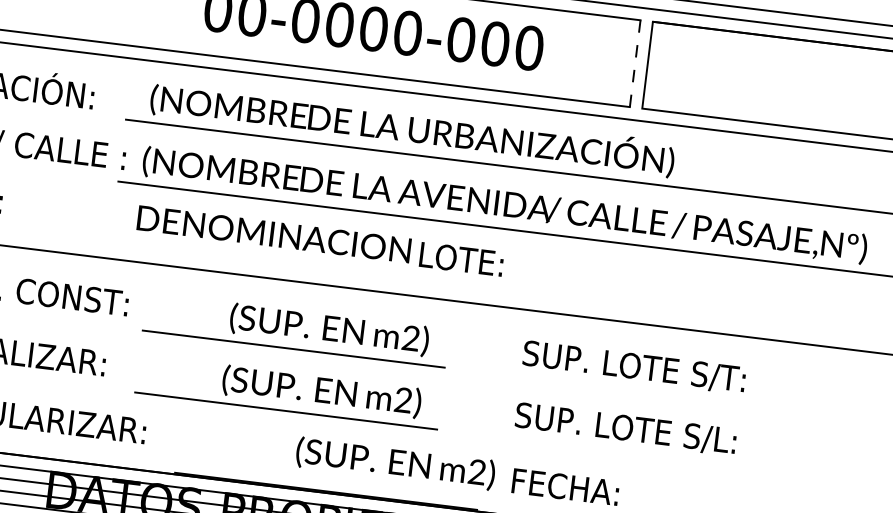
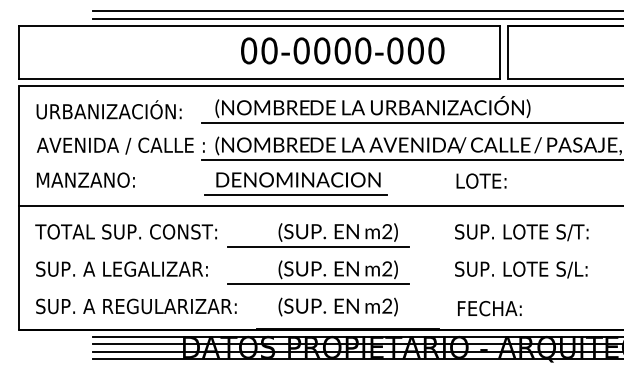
line: (635, 62) -> (500, 51), dashed -> solid
line: (266, 257) -> (295, 194), added
text: (461, 258) -> (481, 180), moved
text: (394, 462) -> (337, 306), moved

